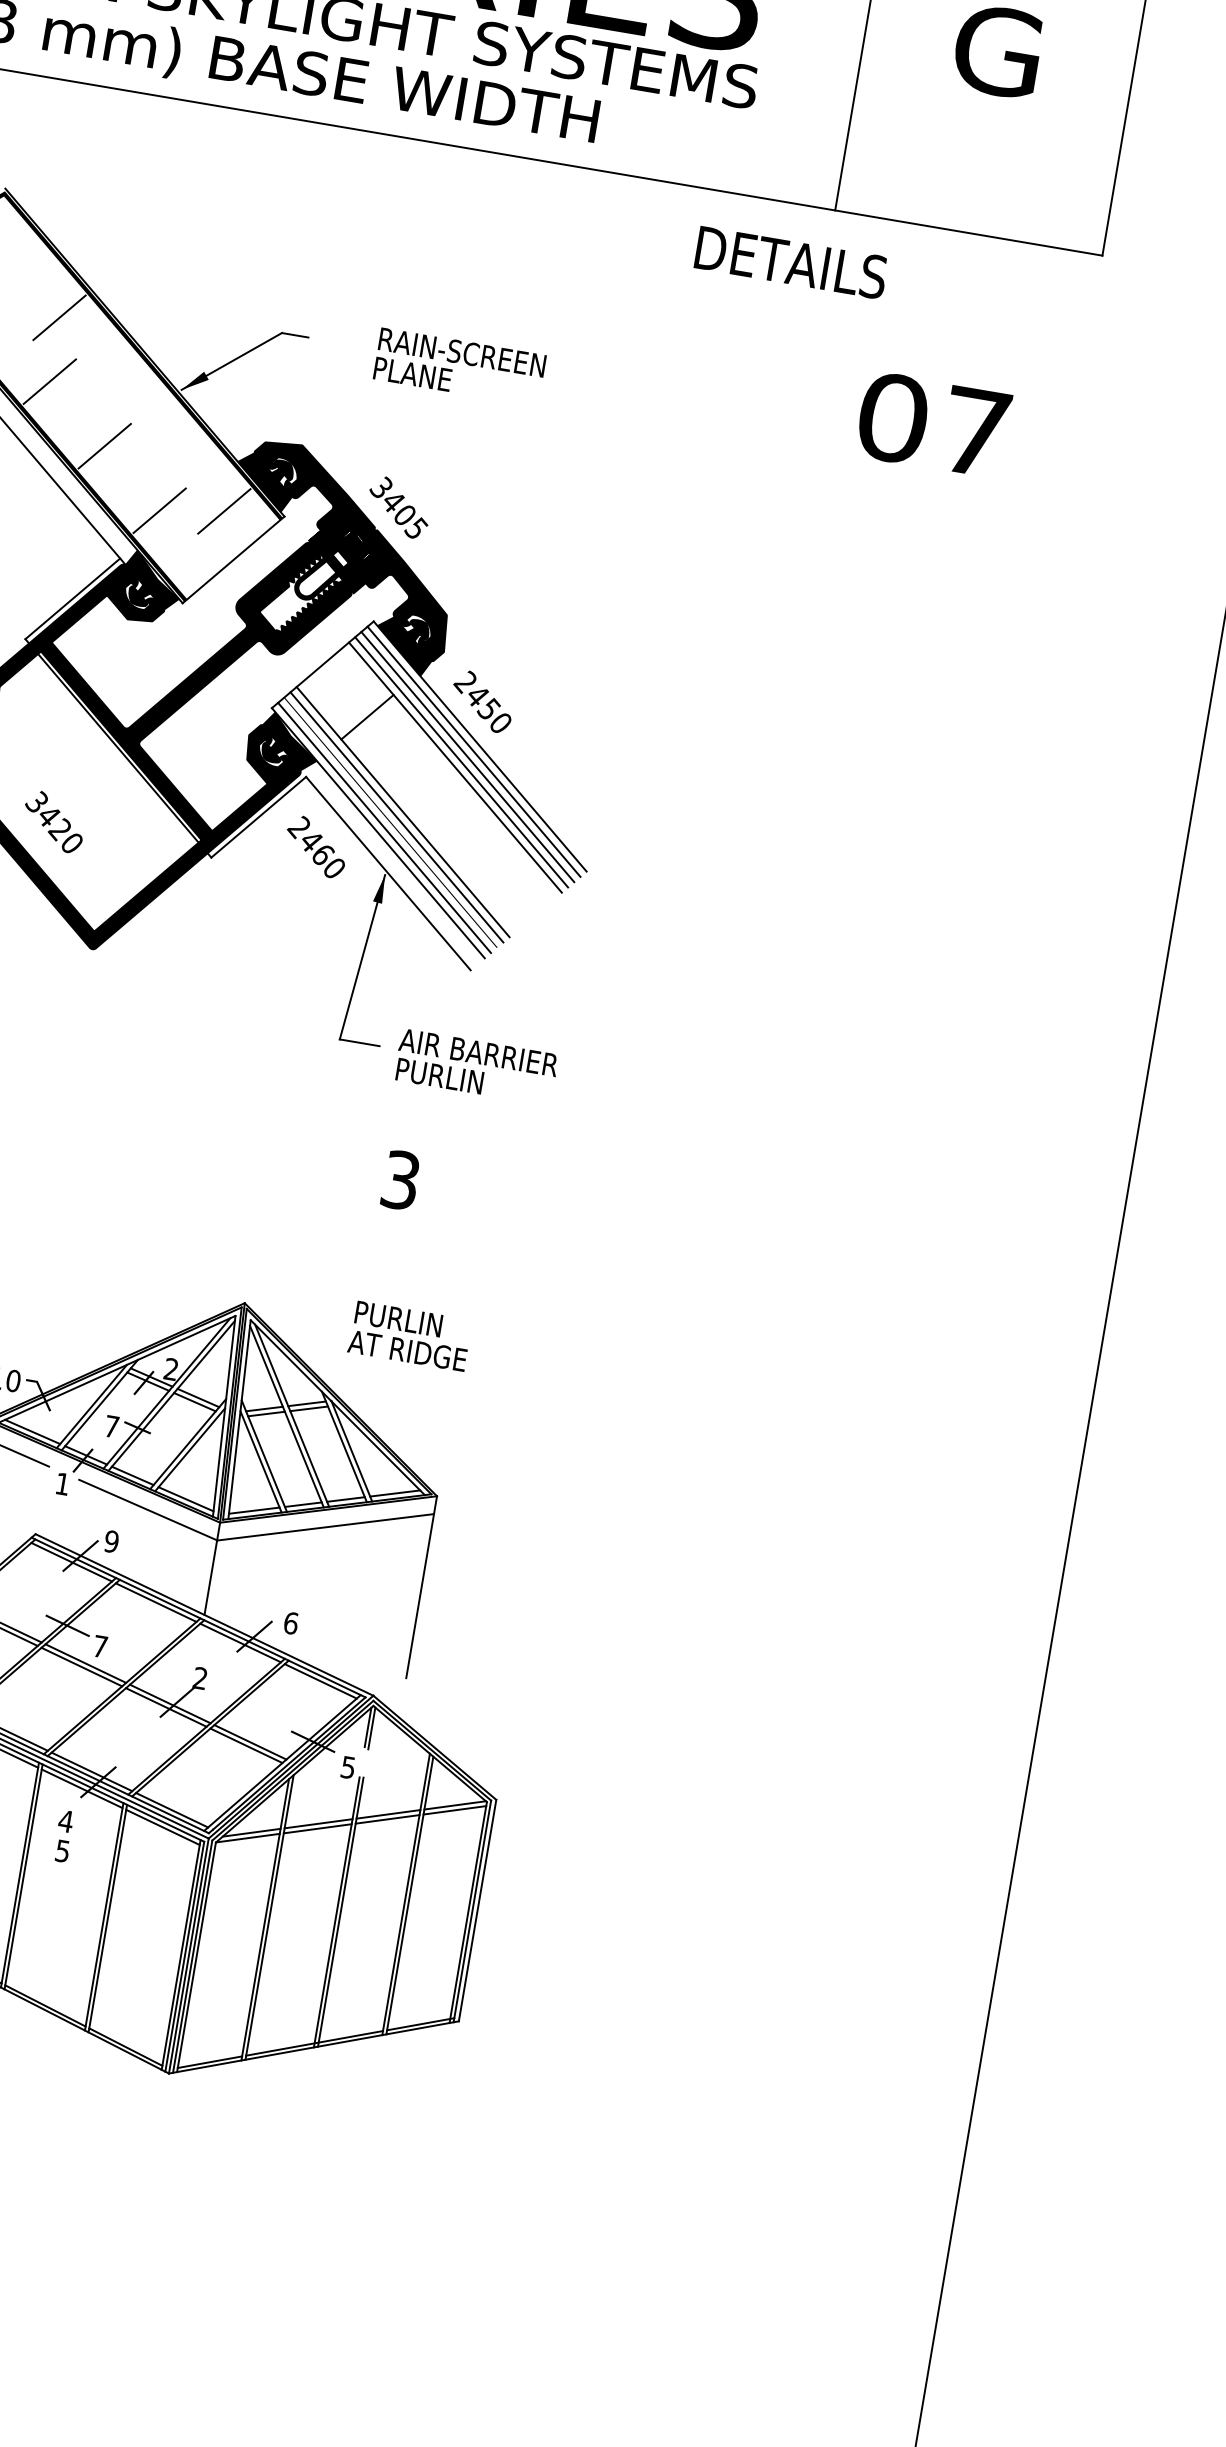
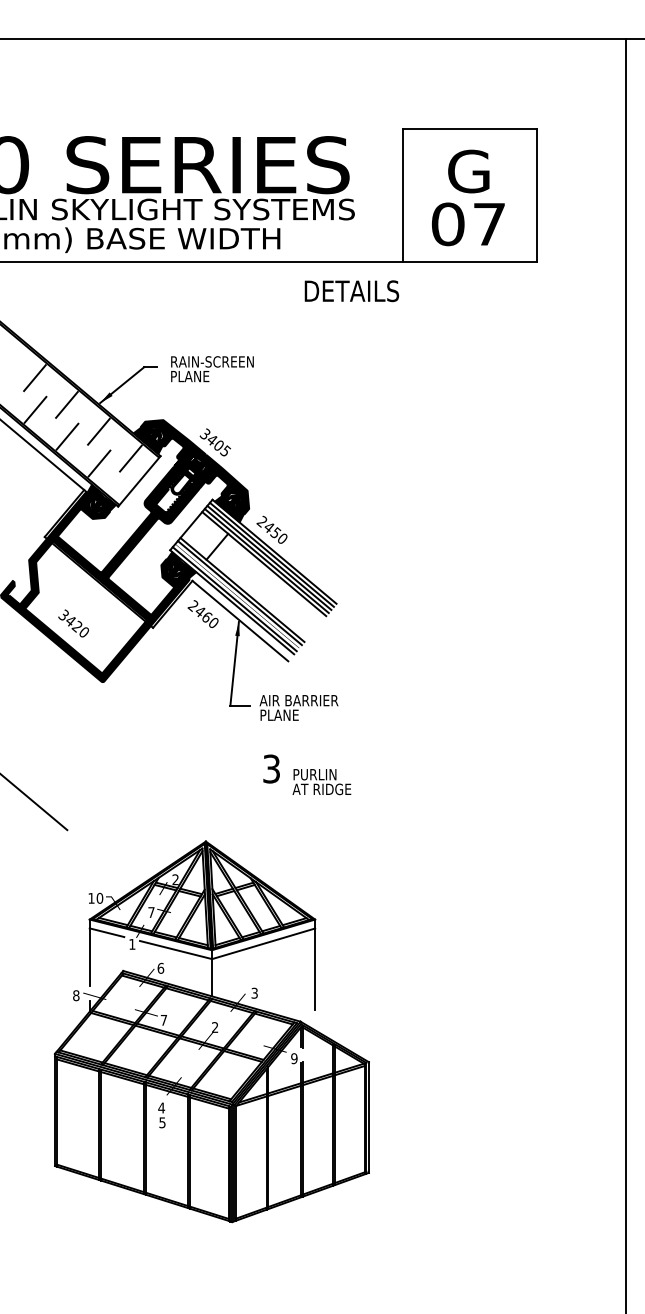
text: (790, 263) -> (351, 291), moved
text: (459, 367) -> (212, 369), moved
line: (113, 381) -> (66, 404), added
text: (933, 425) -> (468, 224), moved
line: (168, 446) -> (98, 431), added
text: (447, 1075) -> (285, 714), PURLIN -> PLANE
text: (409, 1336) -> (321, 782), moved
text: (111, 1539) -> (160, 967), 9 -> 6
text: (290, 1621) -> (254, 992), 6 -> 3
text: (348, 1767) -> (294, 1058), 5 -> 9

